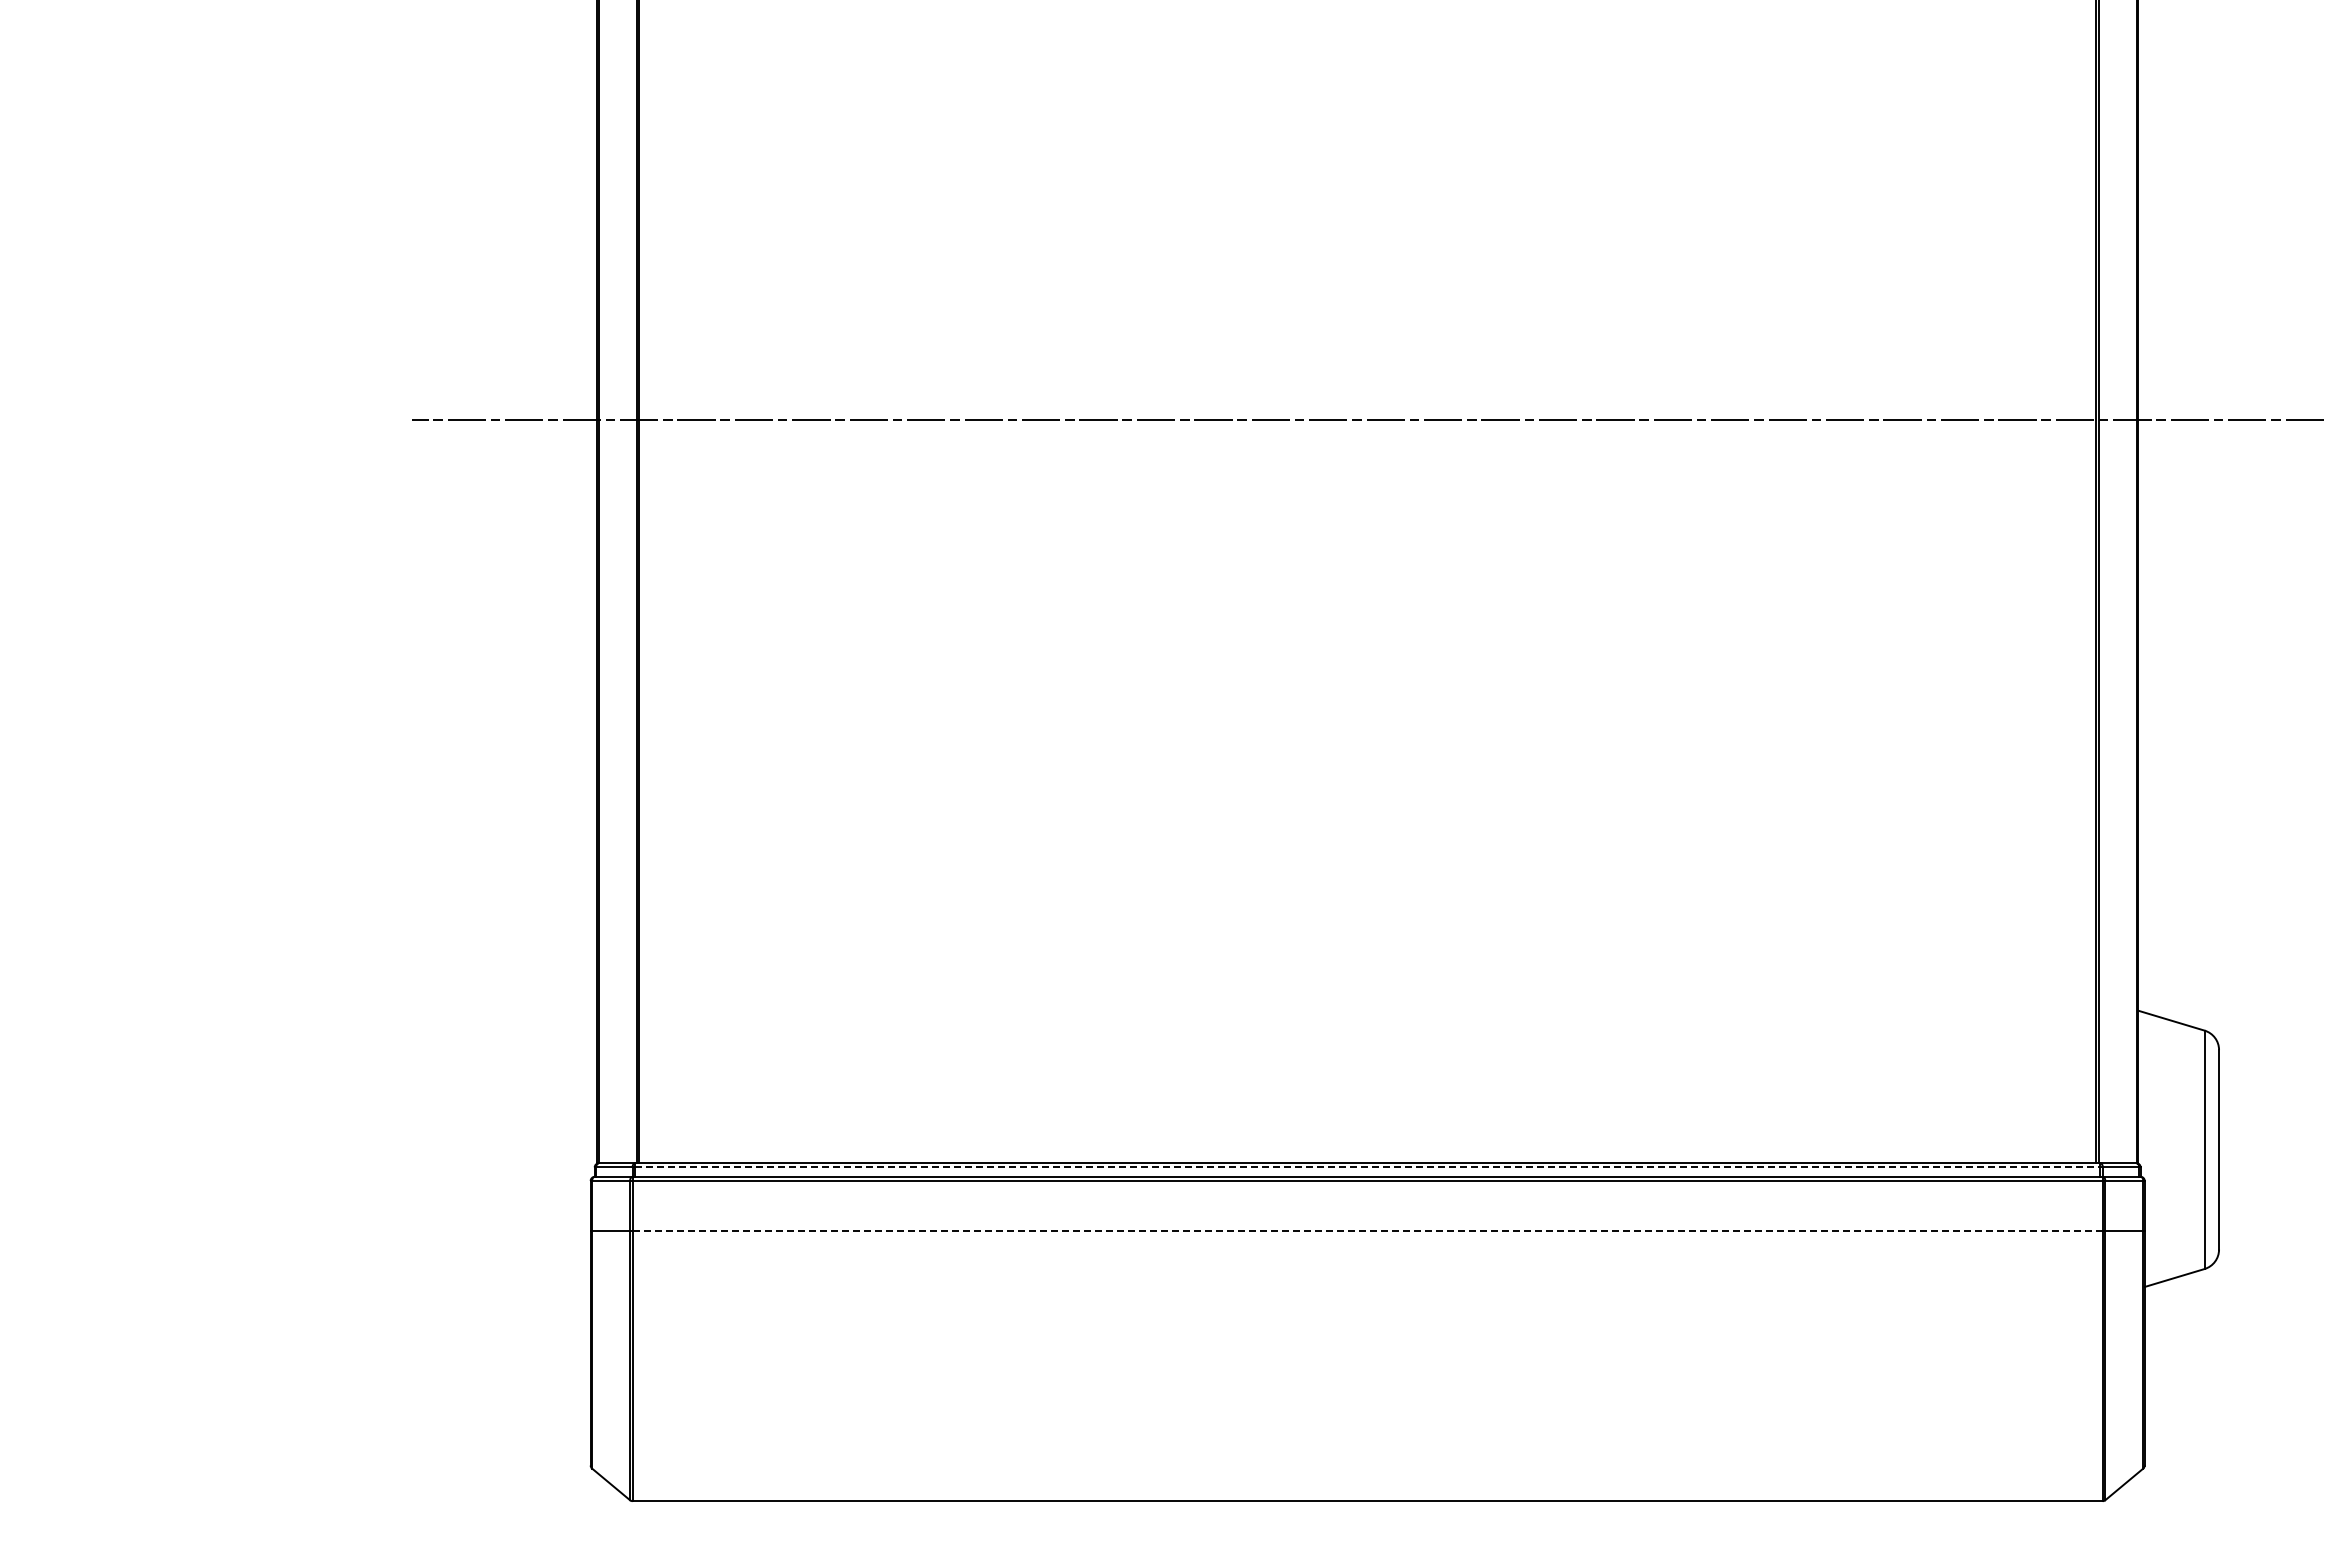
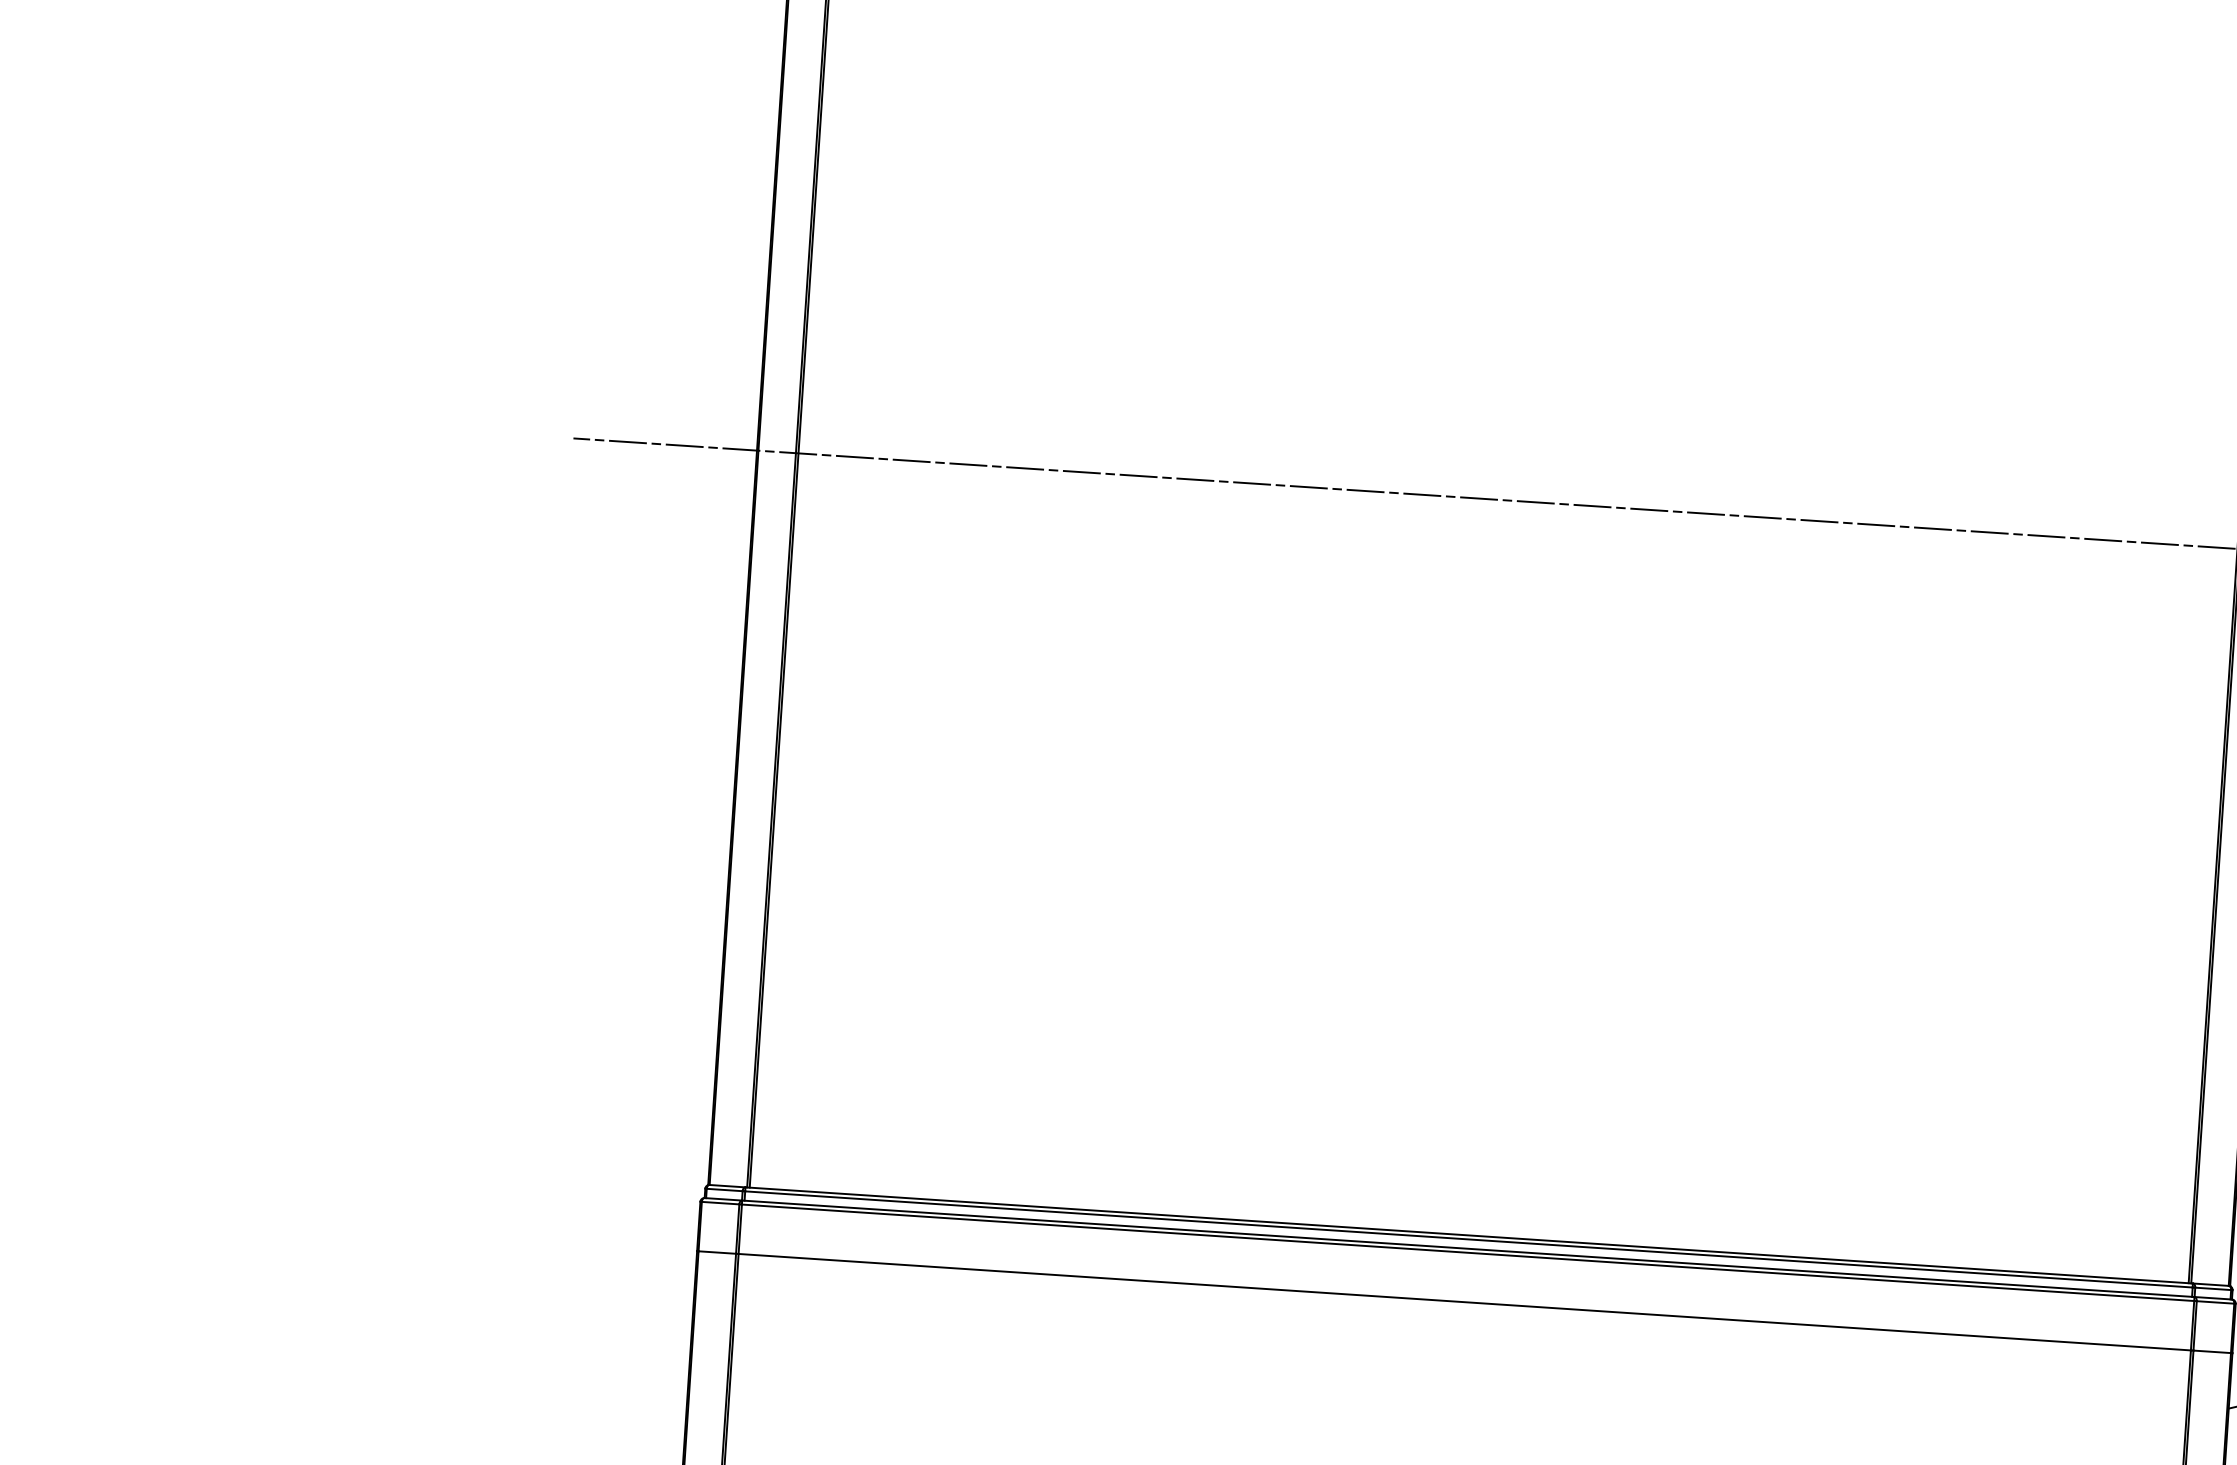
line: (1367, 1167) -> (1468, 1239), dashed -> solid
line: (1367, 1230) -> (1464, 1301), dashed -> solid

